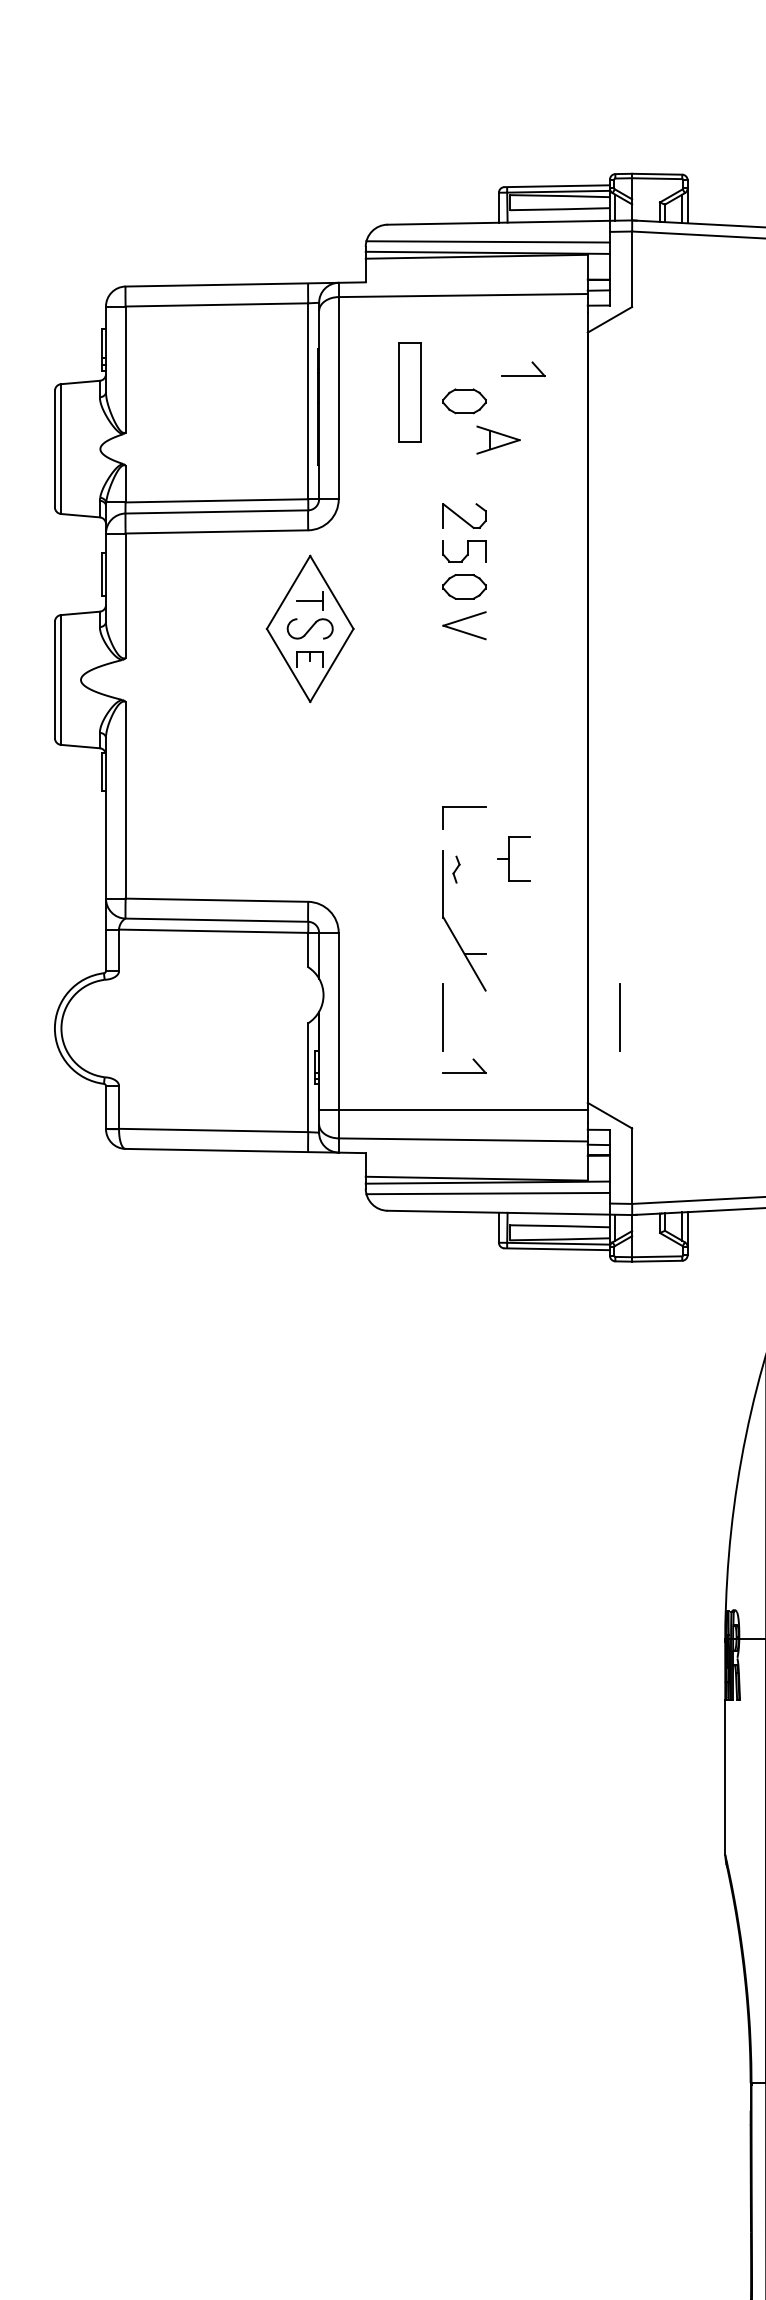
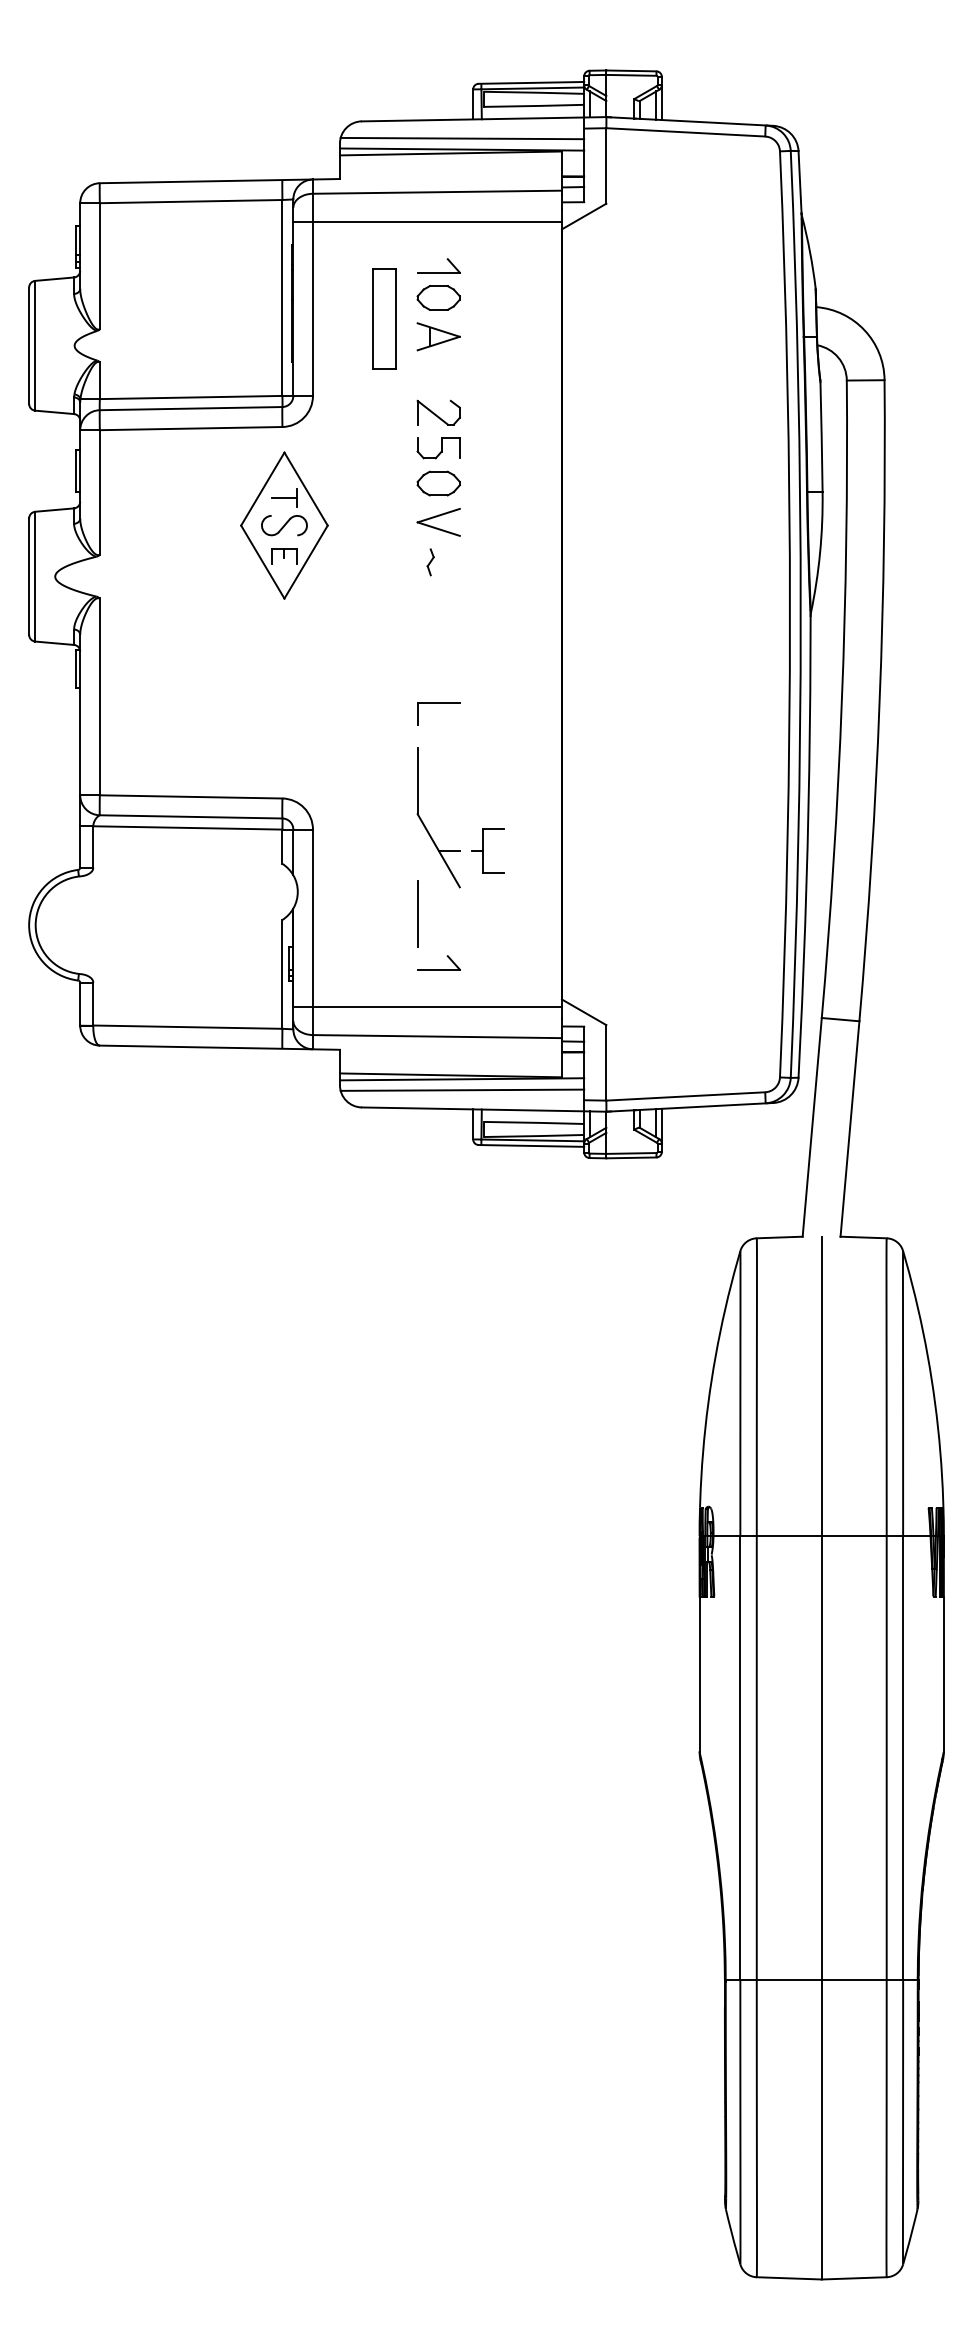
line: (453, 325) -> (427, 222), added
part: (523, 375) -> (438, 272), moved
part: (410, 391) -> (384, 318), moved
part: (498, 439) -> (438, 336), moved
part: (513, 858) -> (487, 850), moved
part: (456, 869) -> (430, 562), moved
line: (620, 1016) -> (594, 913), removed

